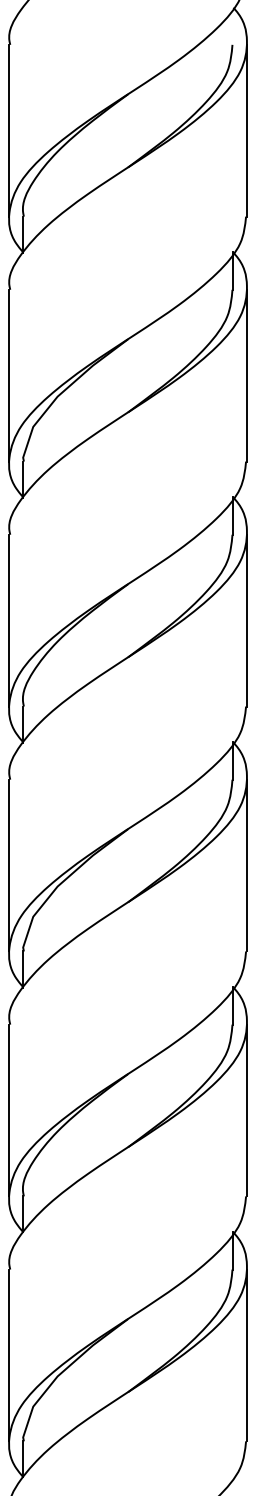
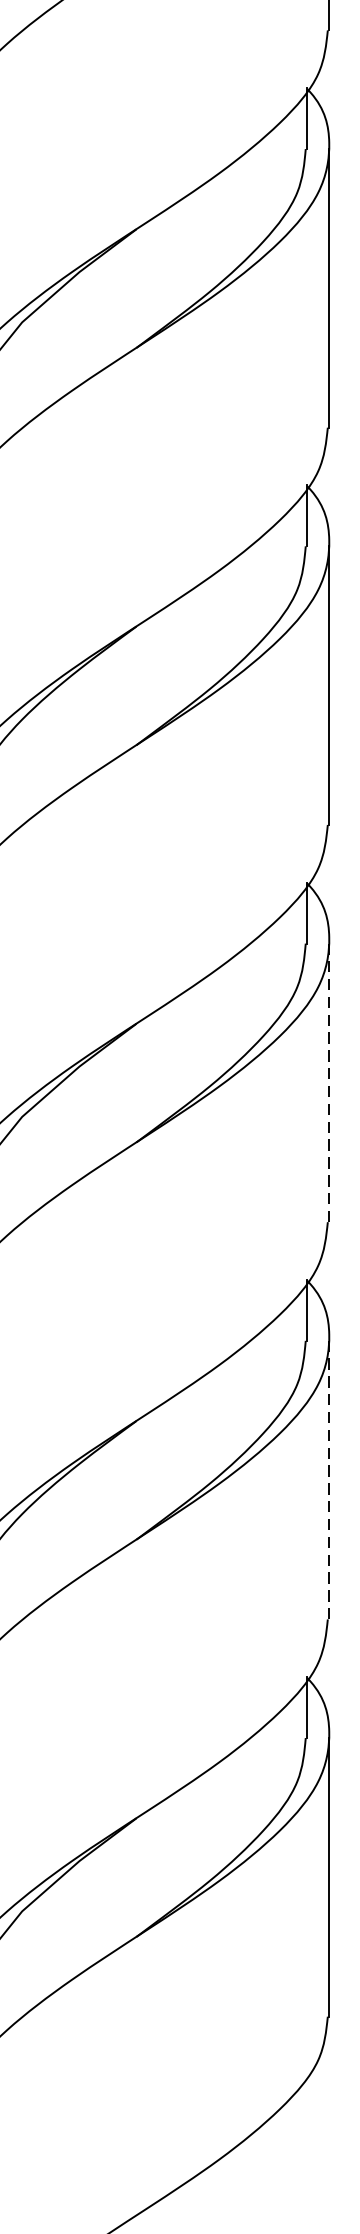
line: (247, 865) -> (330, 1082), solid -> dashed
line: (247, 1110) -> (330, 1480), solid -> dashed

